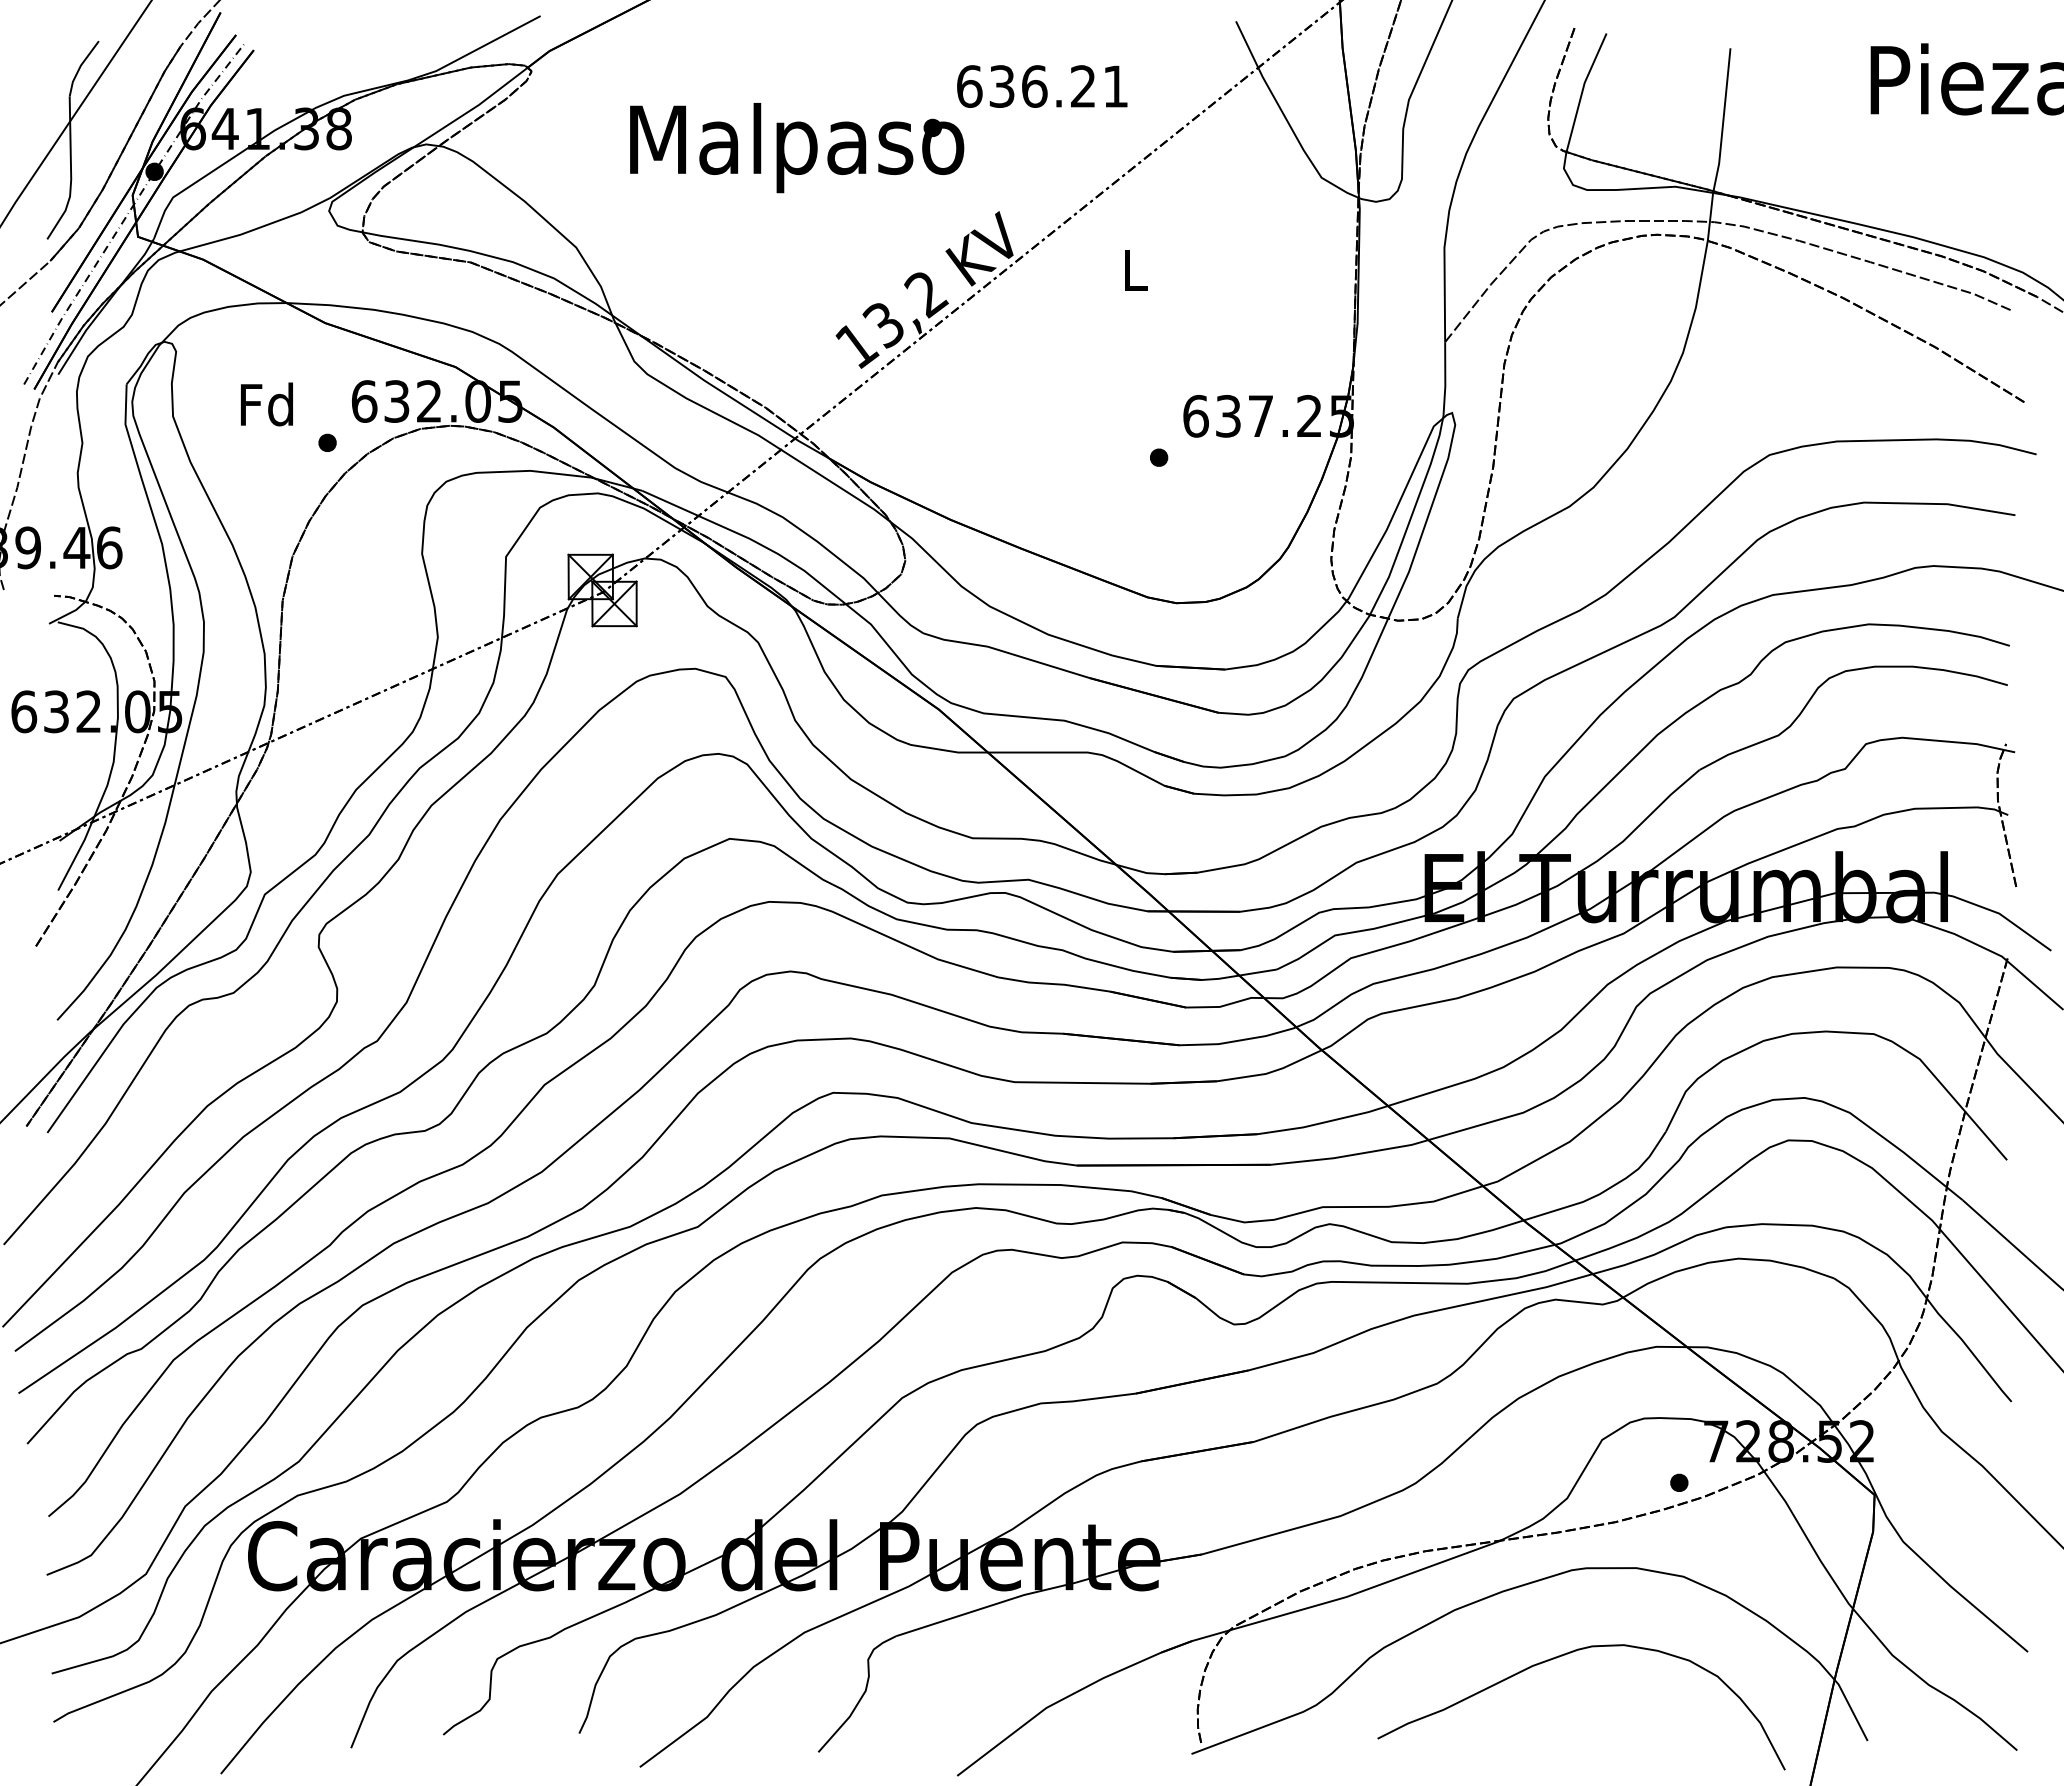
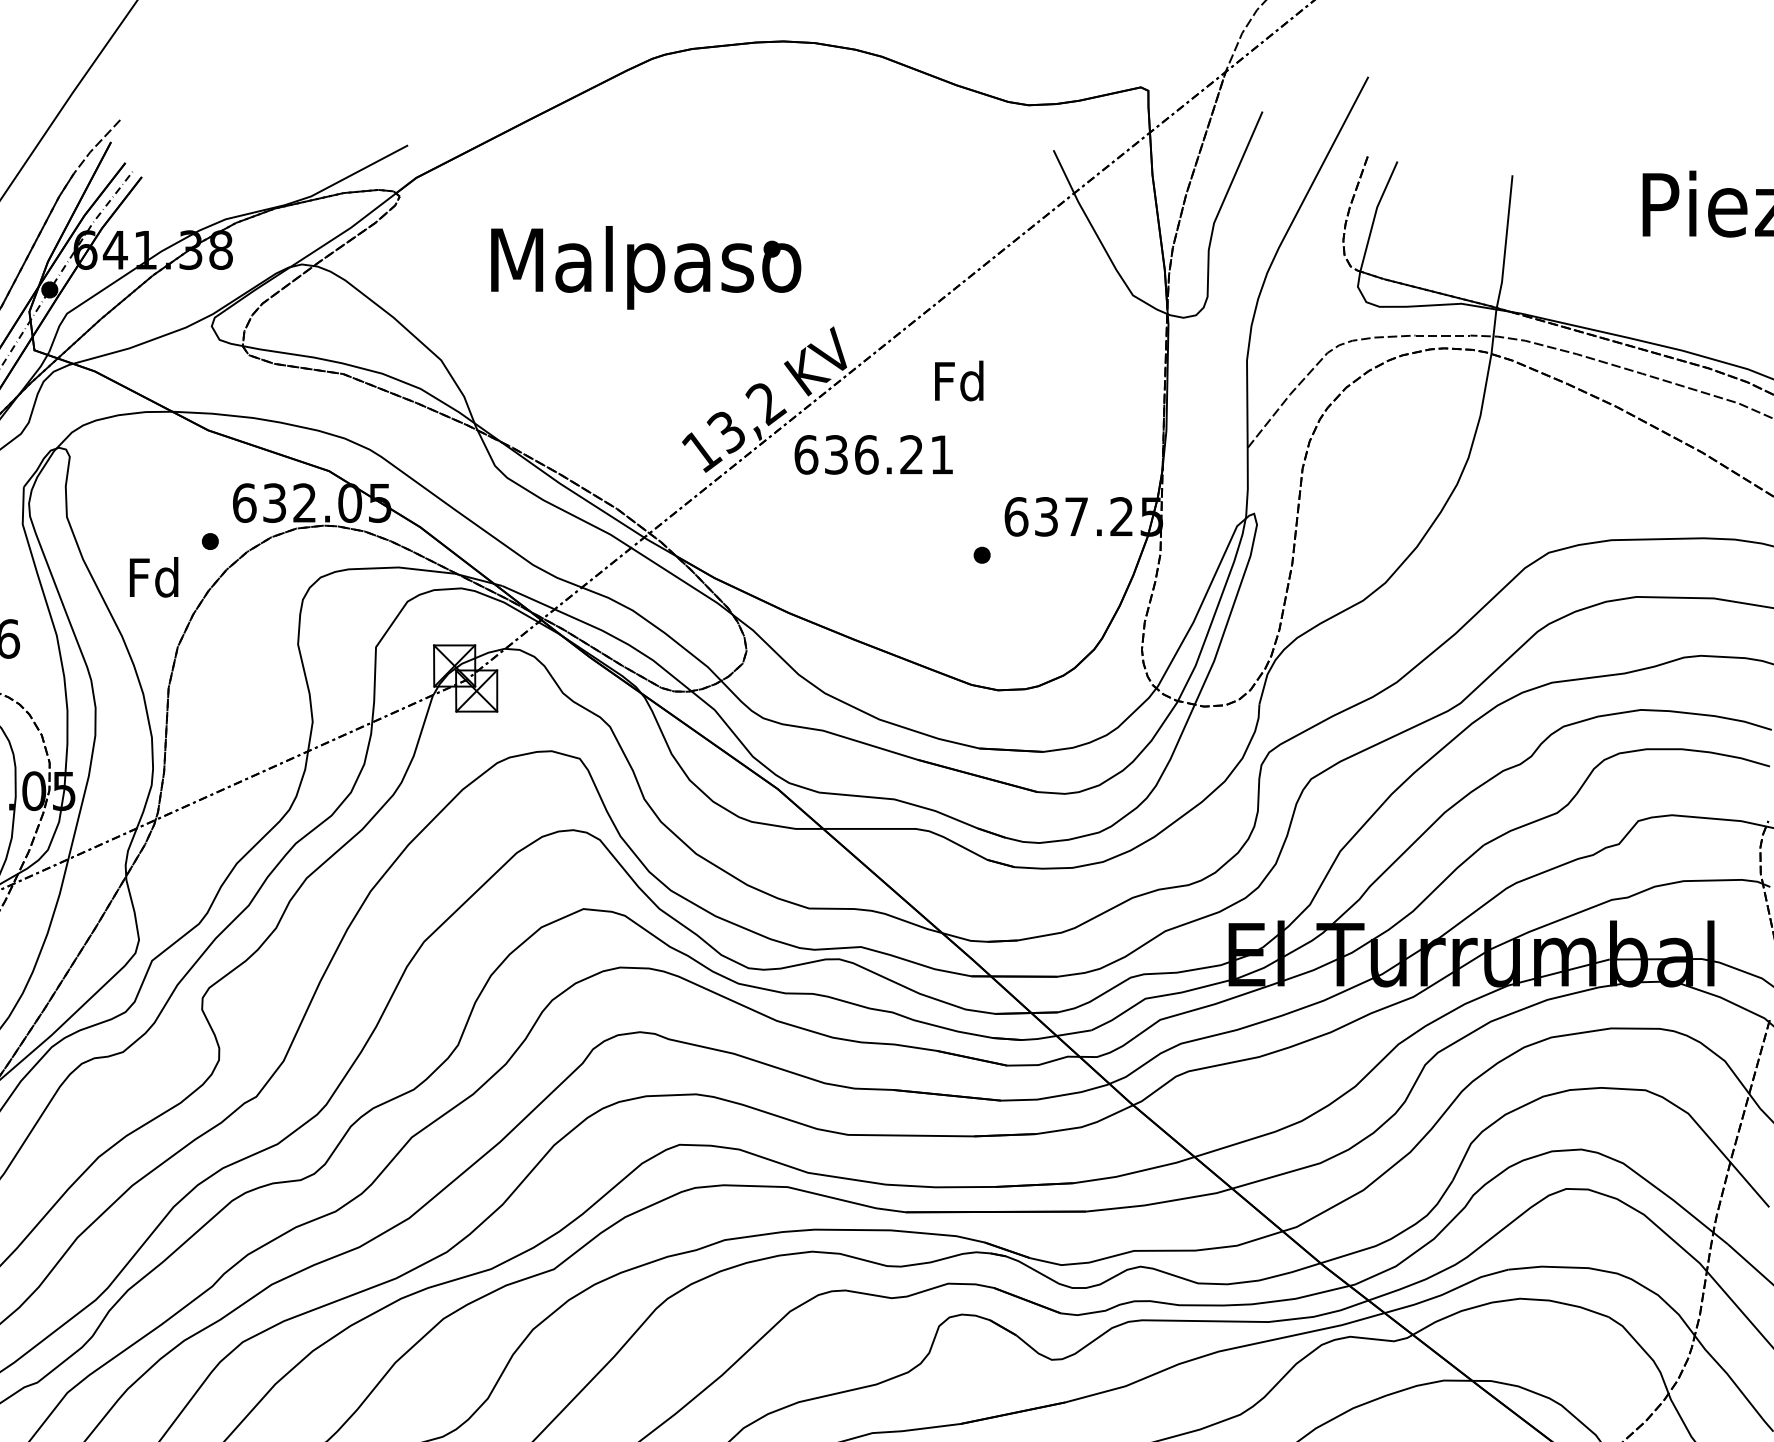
text: (1042, 86) -> (873, 454), moved
text: (1134, 269) -> (959, 380), L -> Fd
text: (266, 404) -> (153, 577), moved

